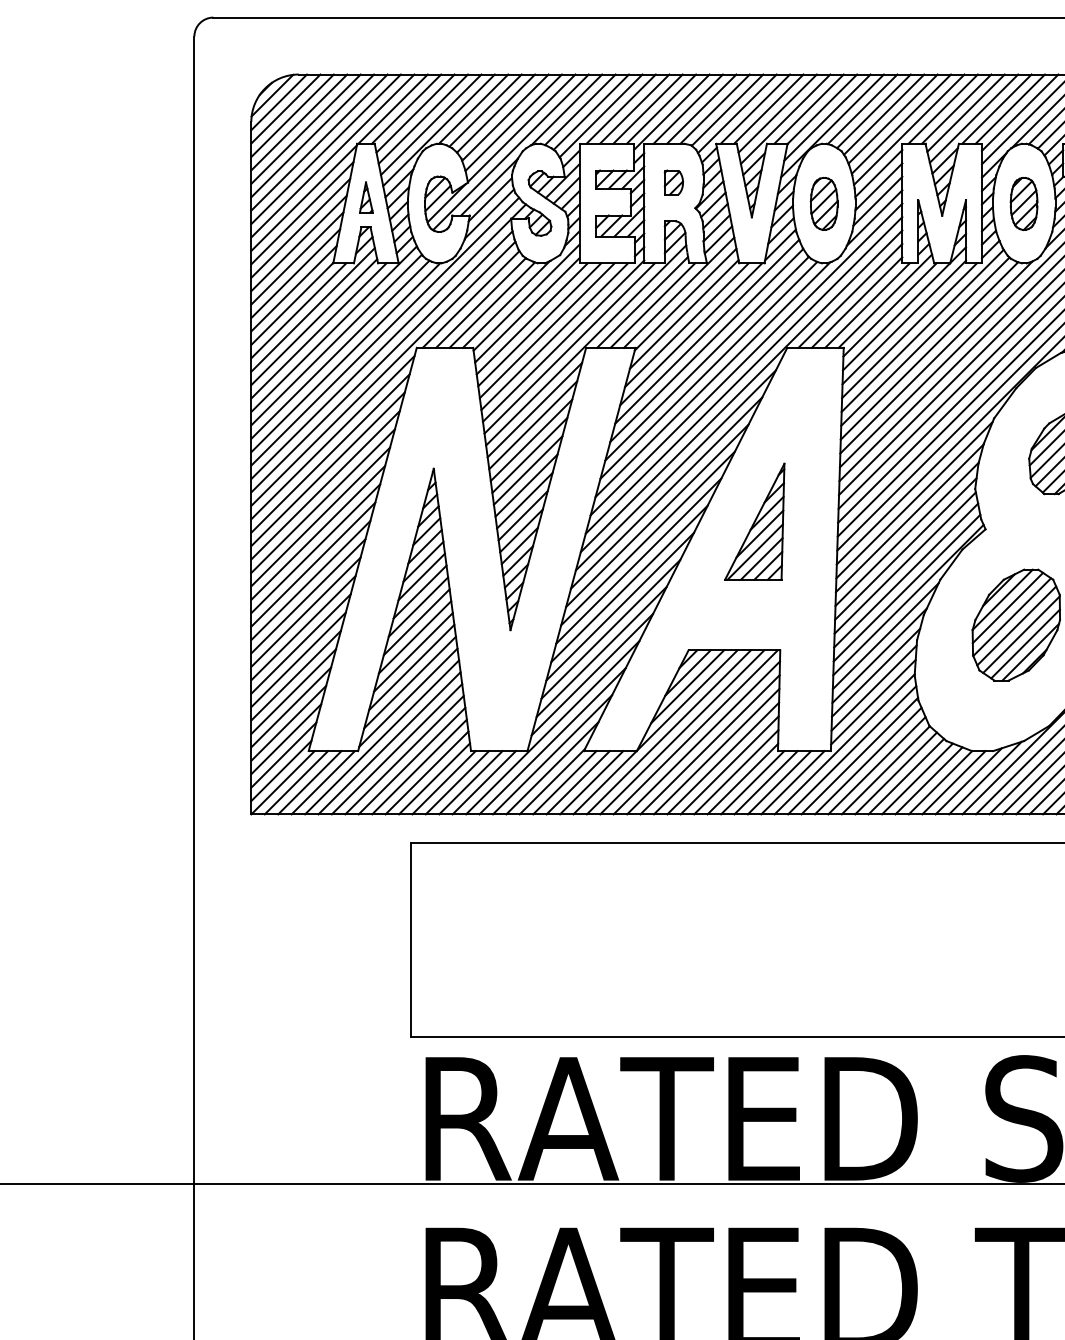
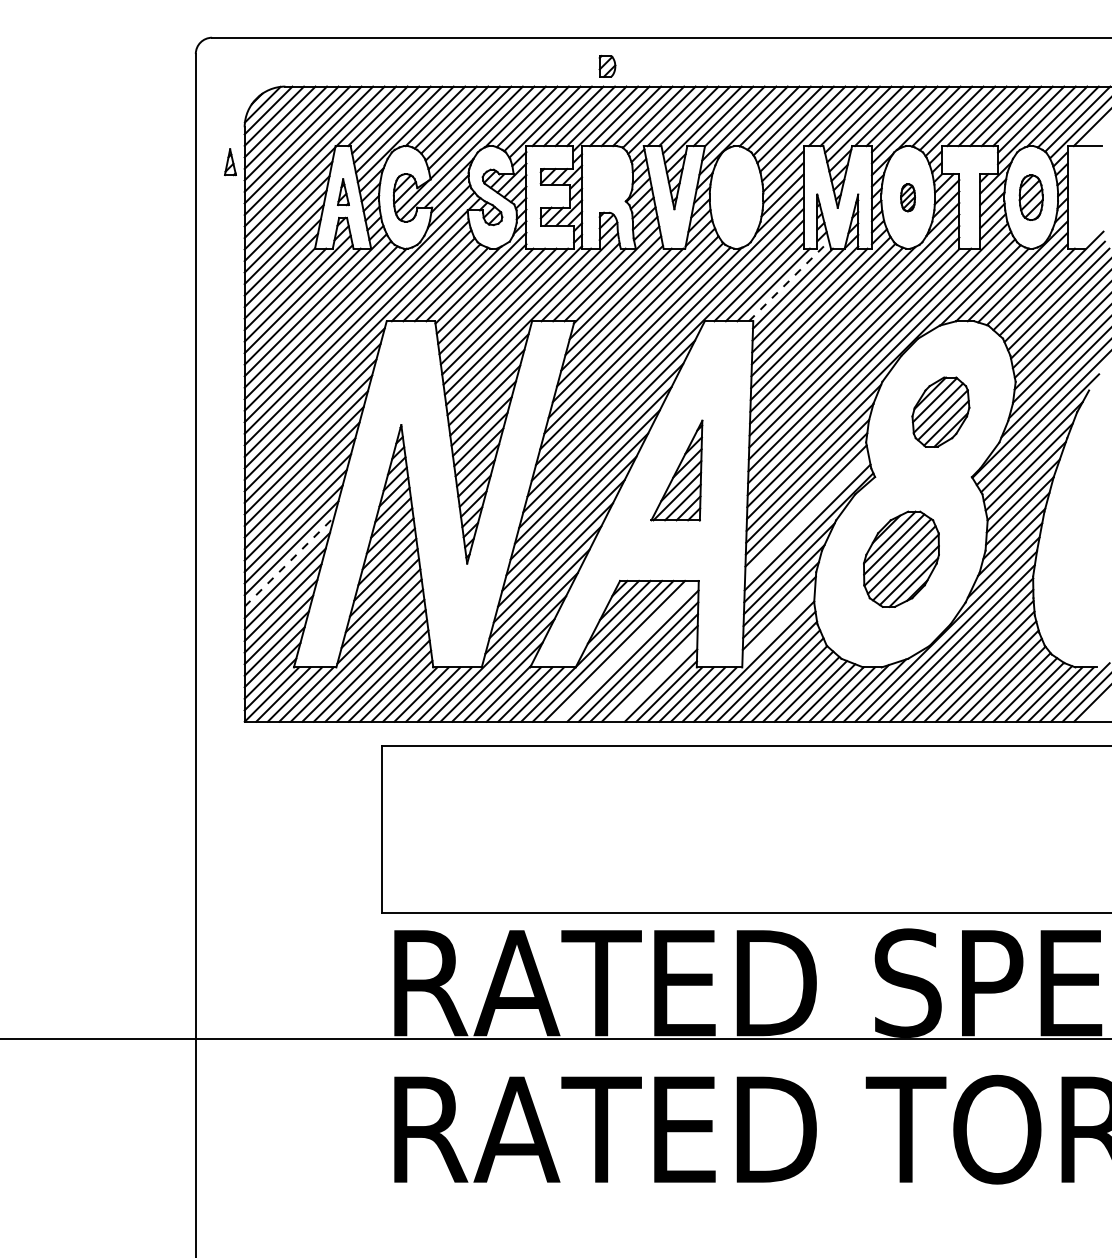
part: (234, 162) -> (230, 162), added
part: (673, 182) -> (607, 66), moved
part: (824, 203) -> (736, 197), removed
part: (1023, 203) -> (907, 197), size x0.6
line: (885, 301) -> (789, 281), solid -> dashed
line: (905, 575) -> (806, 516), removed
line: (303, 627) -> (289, 561), solid -> dashed
line: (873, 702) -> (778, 625), removed
line: (694, 731) -> (625, 650), removed
line: (729, 765) -> (655, 679), removed

